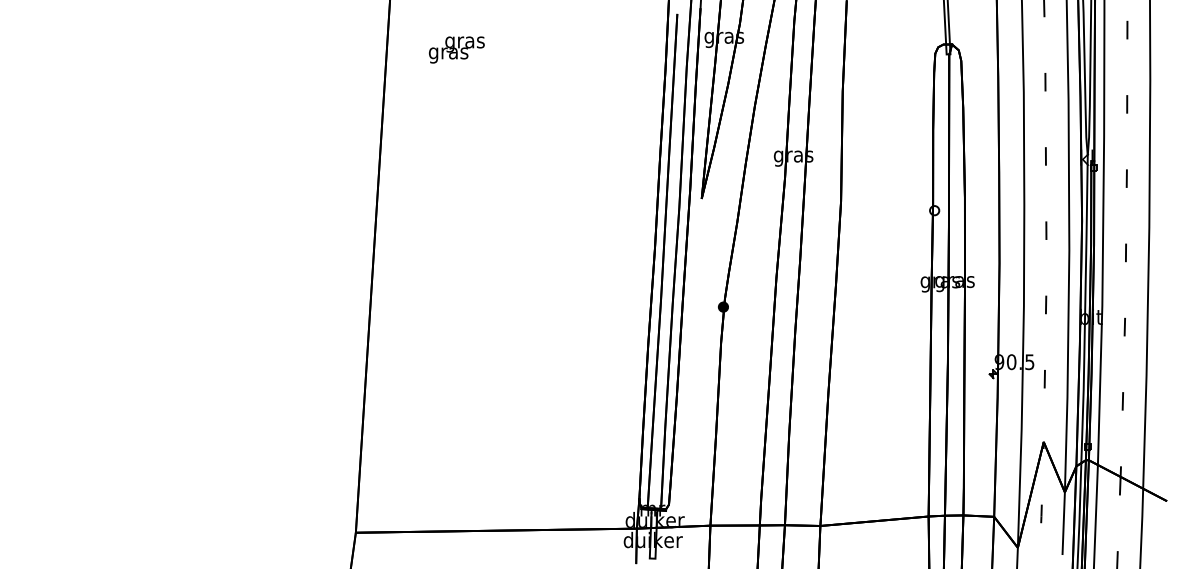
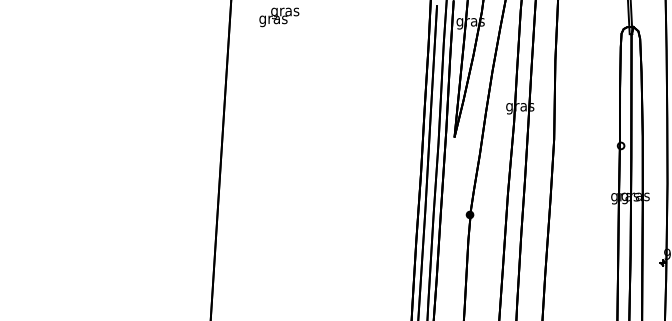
text: (456, 49) -> (279, 17), moved

